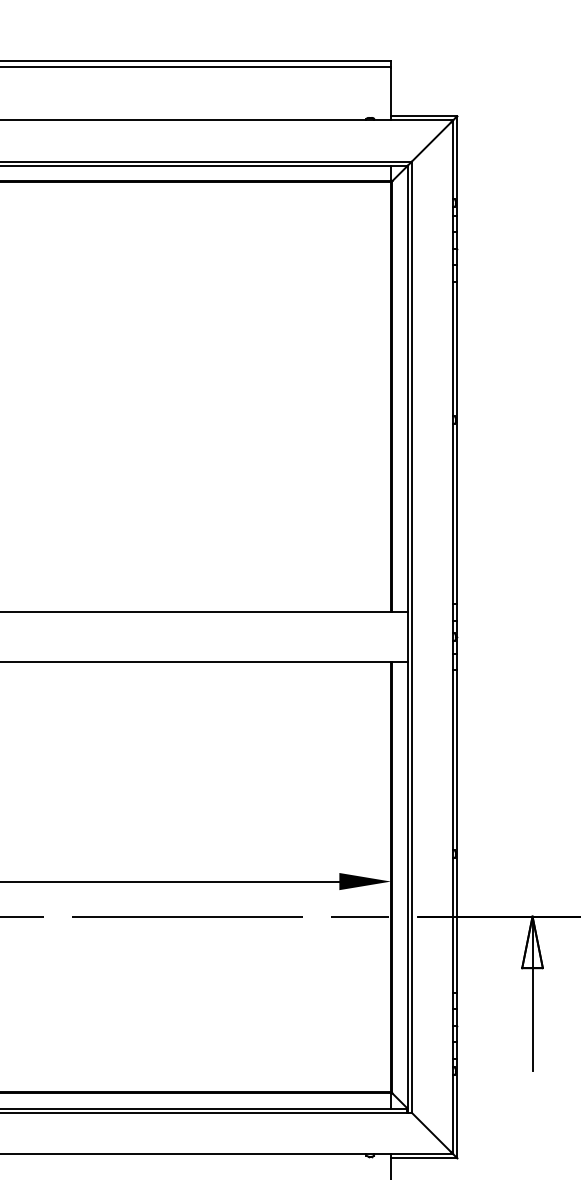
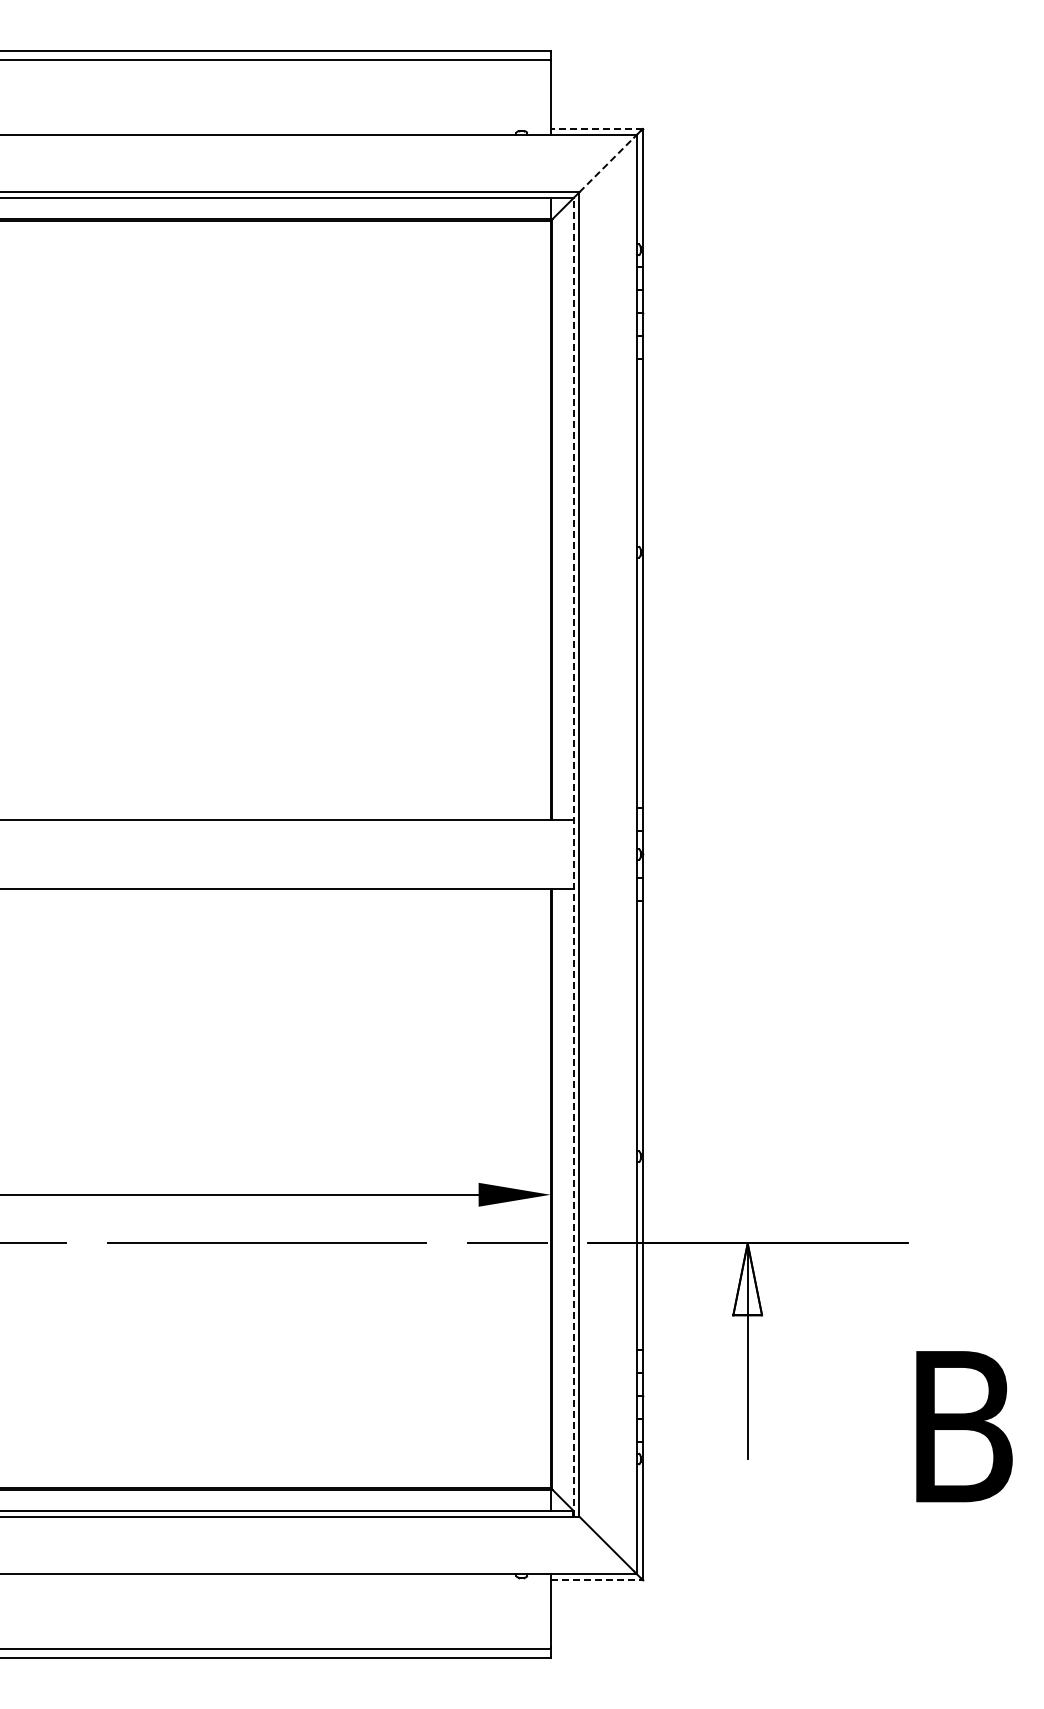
line: (423, 115) -> (596, 128), solid -> dashed
line: (431, 141) -> (606, 164), solid -> dashed
line: (407, 638) -> (573, 856), solid -> dashed
line: (424, 1157) -> (597, 1579), solid -> dashed

